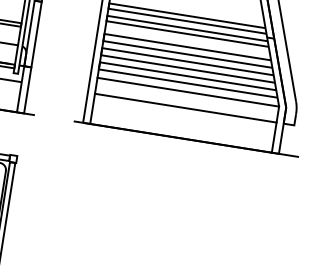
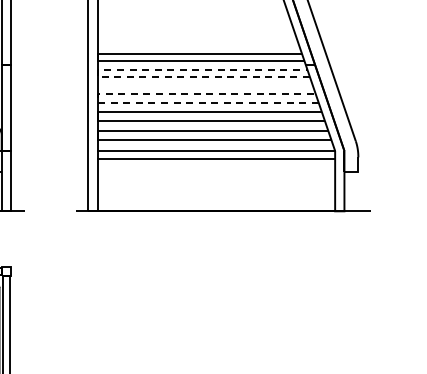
line: (106, 19) -> (97, 74), solid -> dashed
line: (103, 38) -> (97, 99), solid -> dashed
line: (185, 107) -> (216, 158), moved

